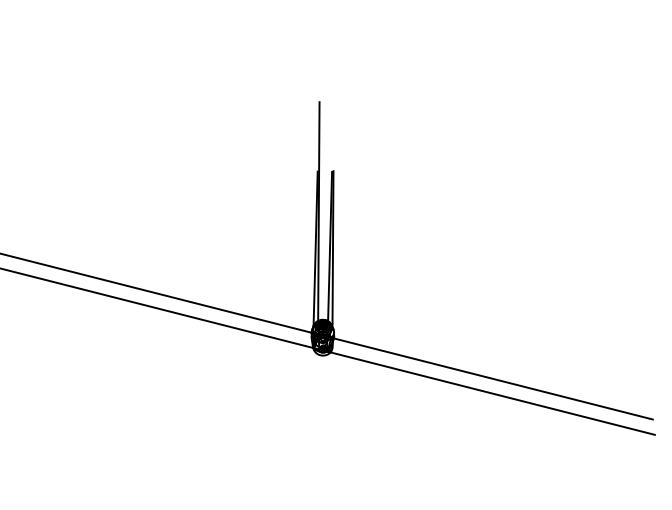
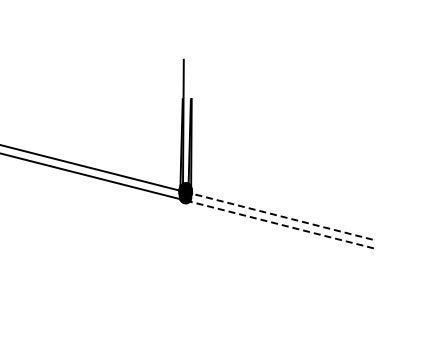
line: (491, 378) -> (281, 216), solid -> dashed
line: (491, 392) -> (281, 224), solid -> dashed

